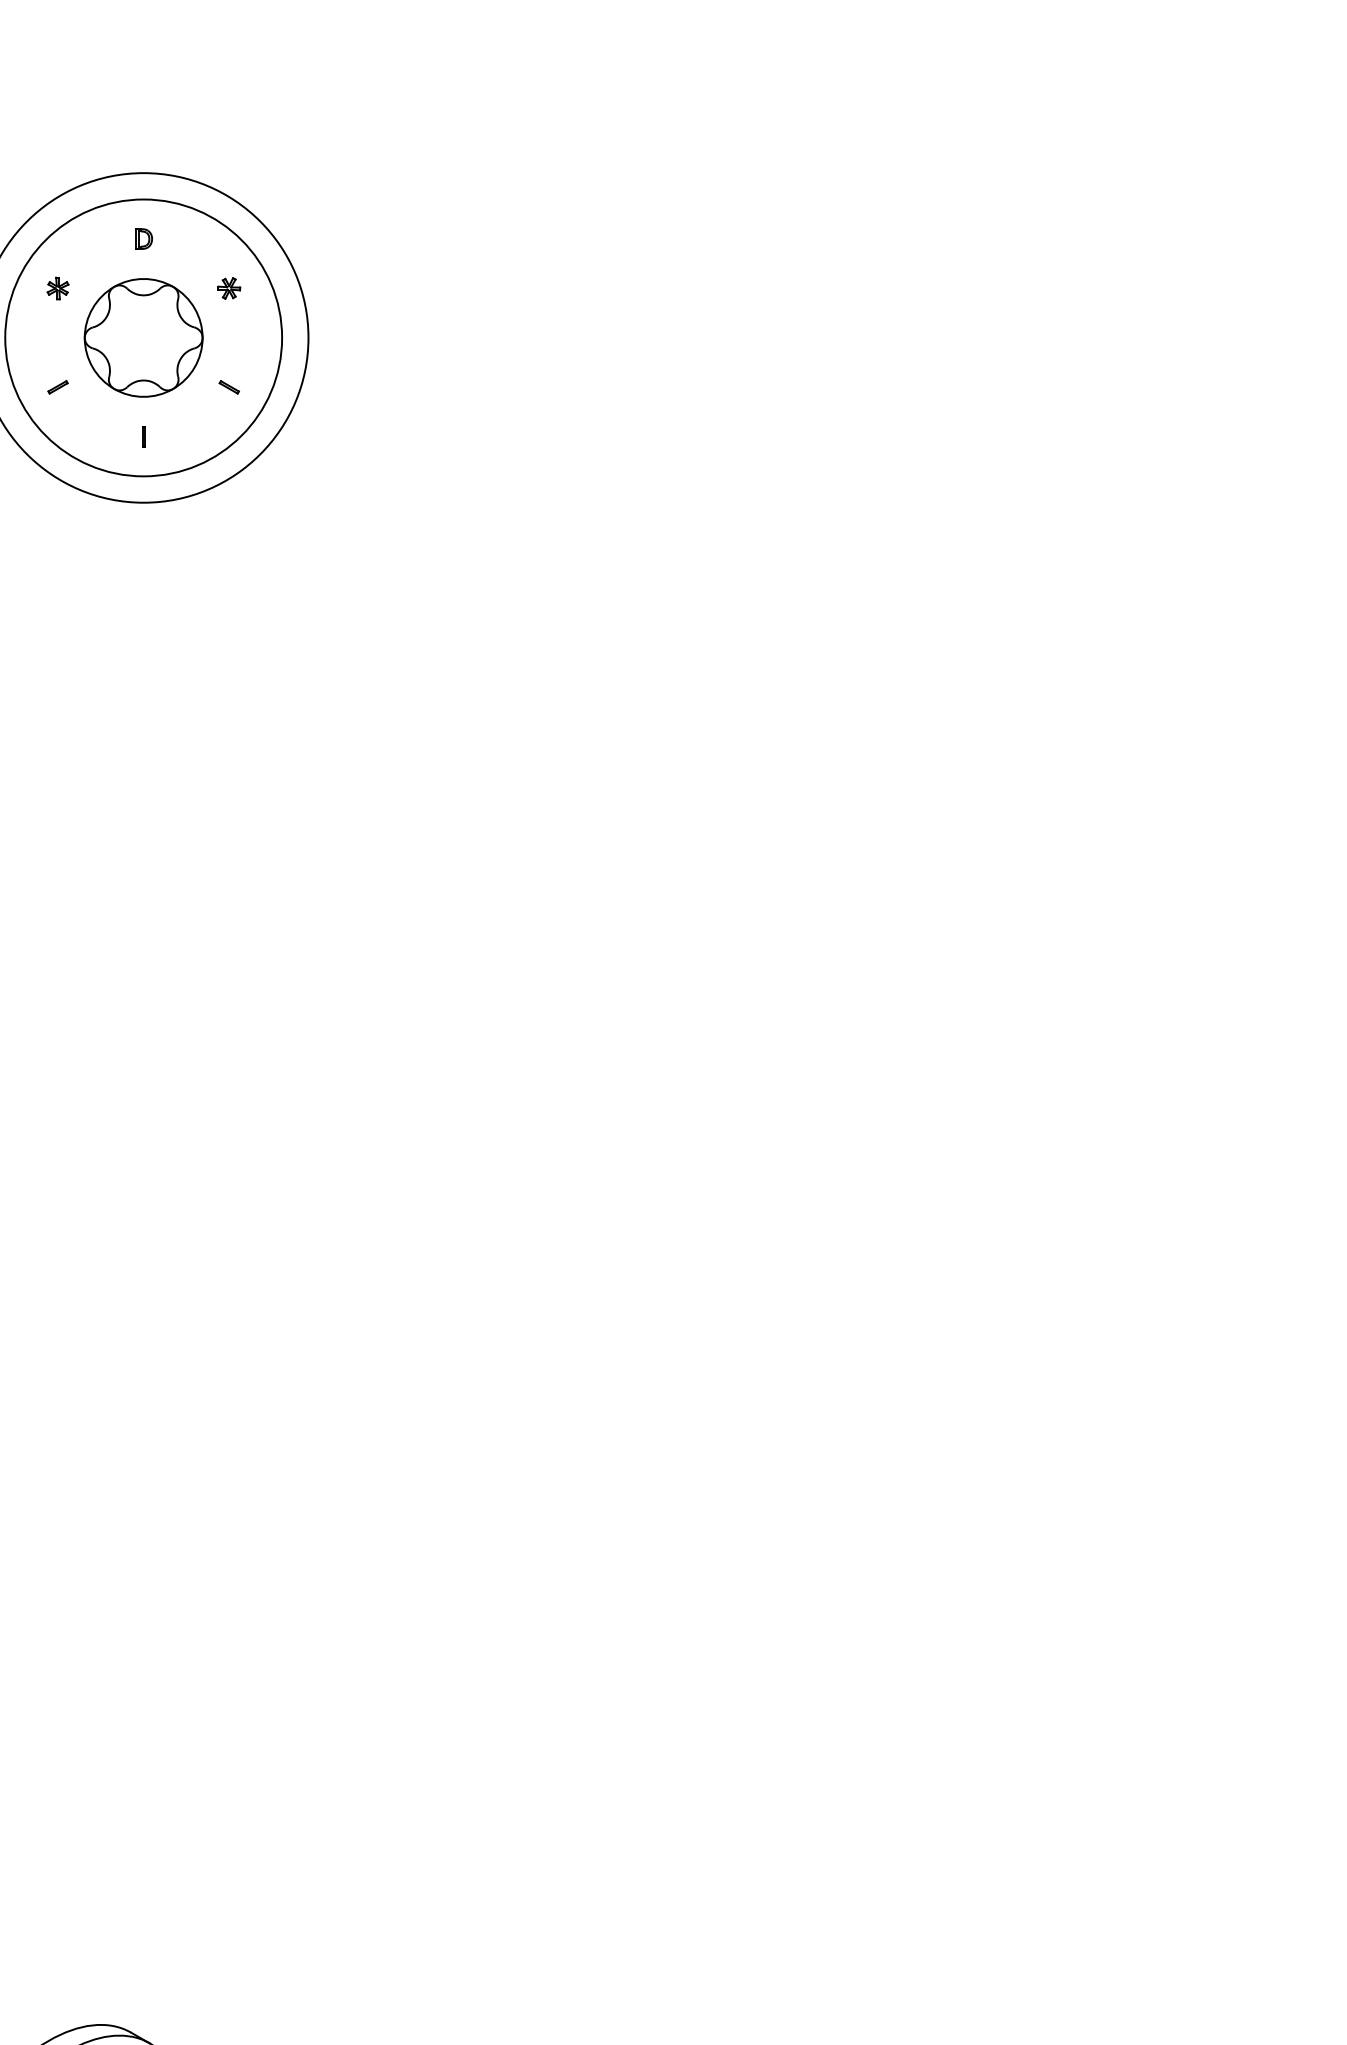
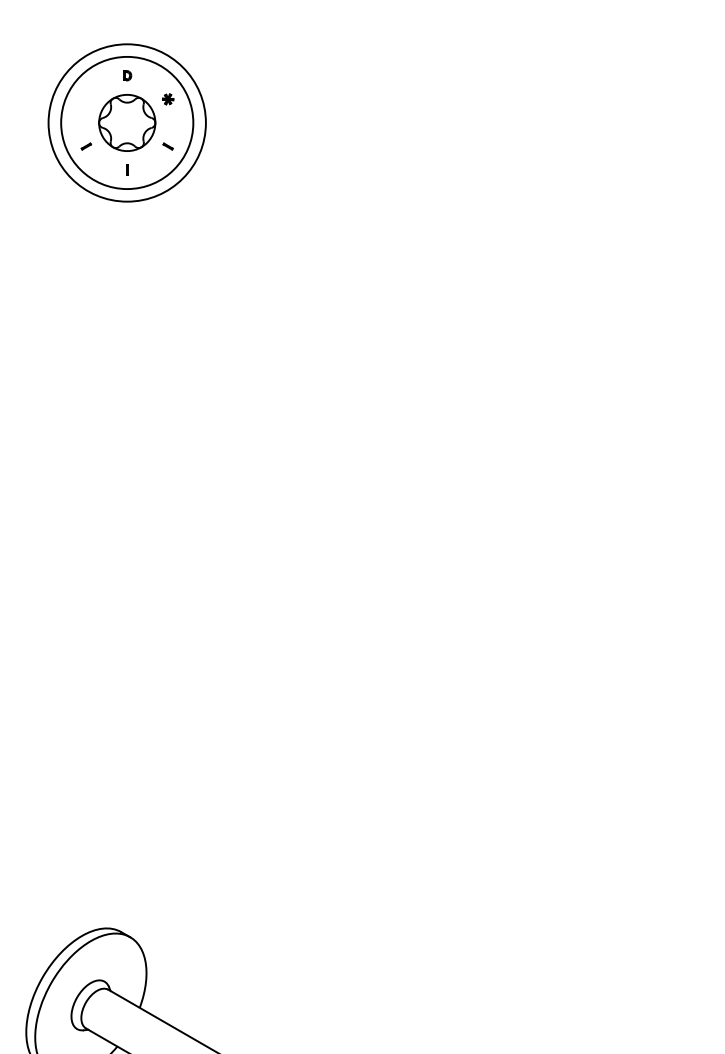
part: (58, 288) -> (86, 99), removed

